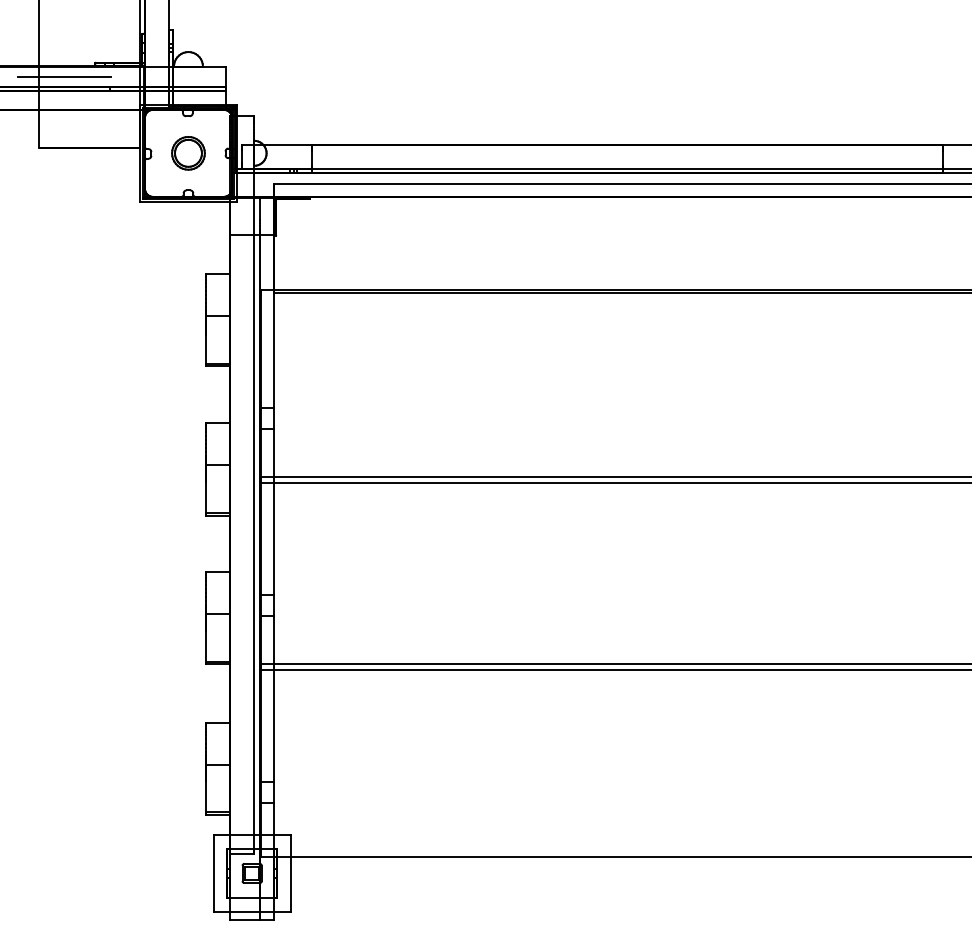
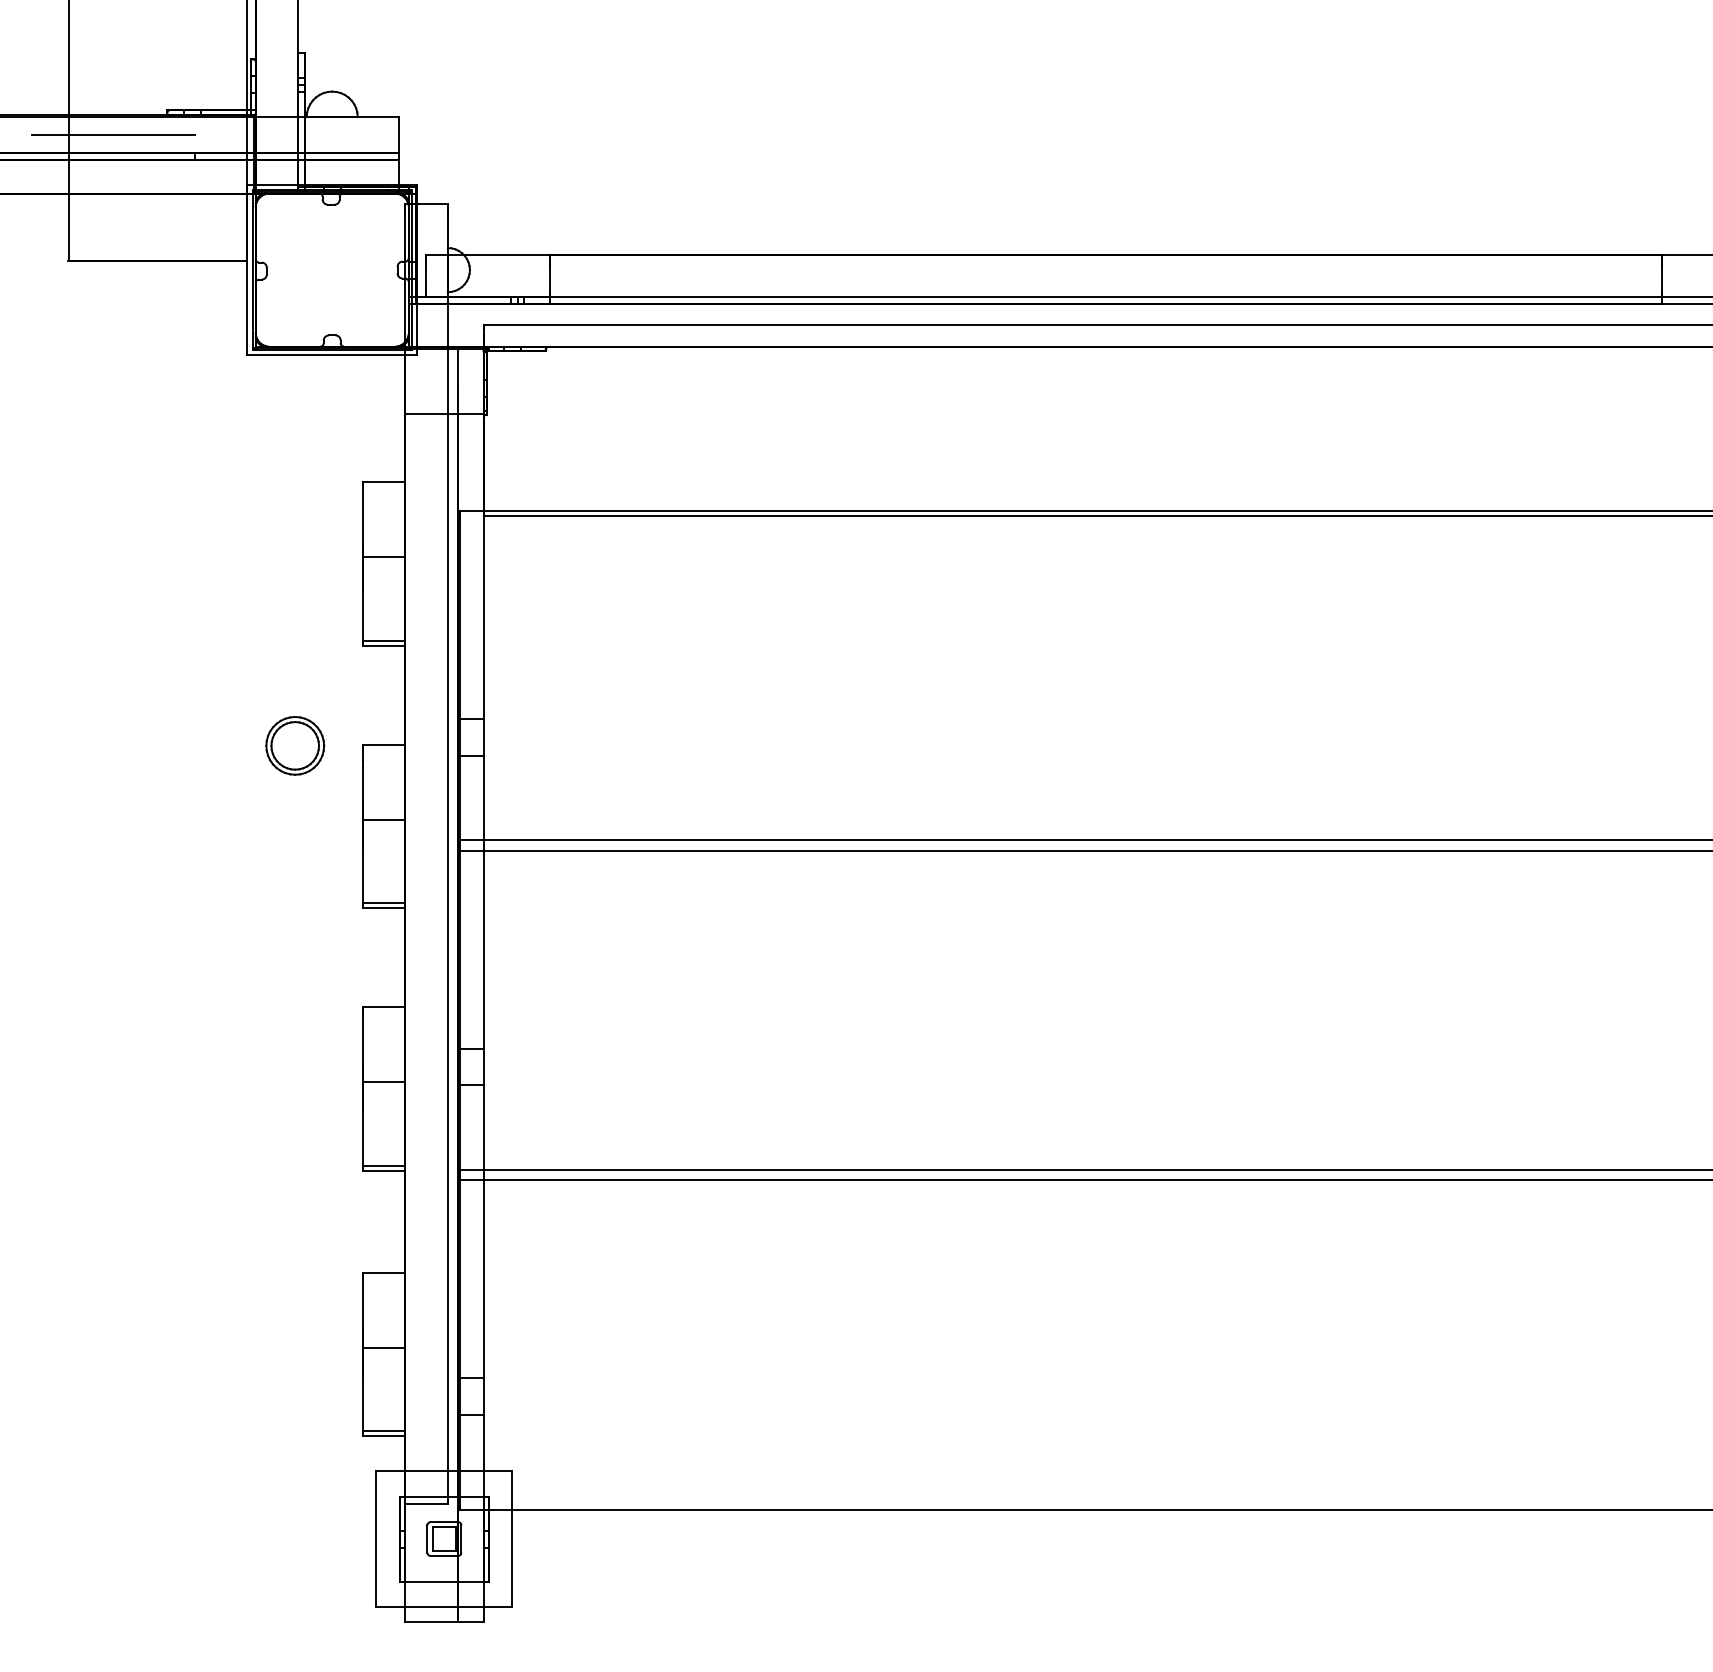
part: (188, 153) -> (295, 746), moved

